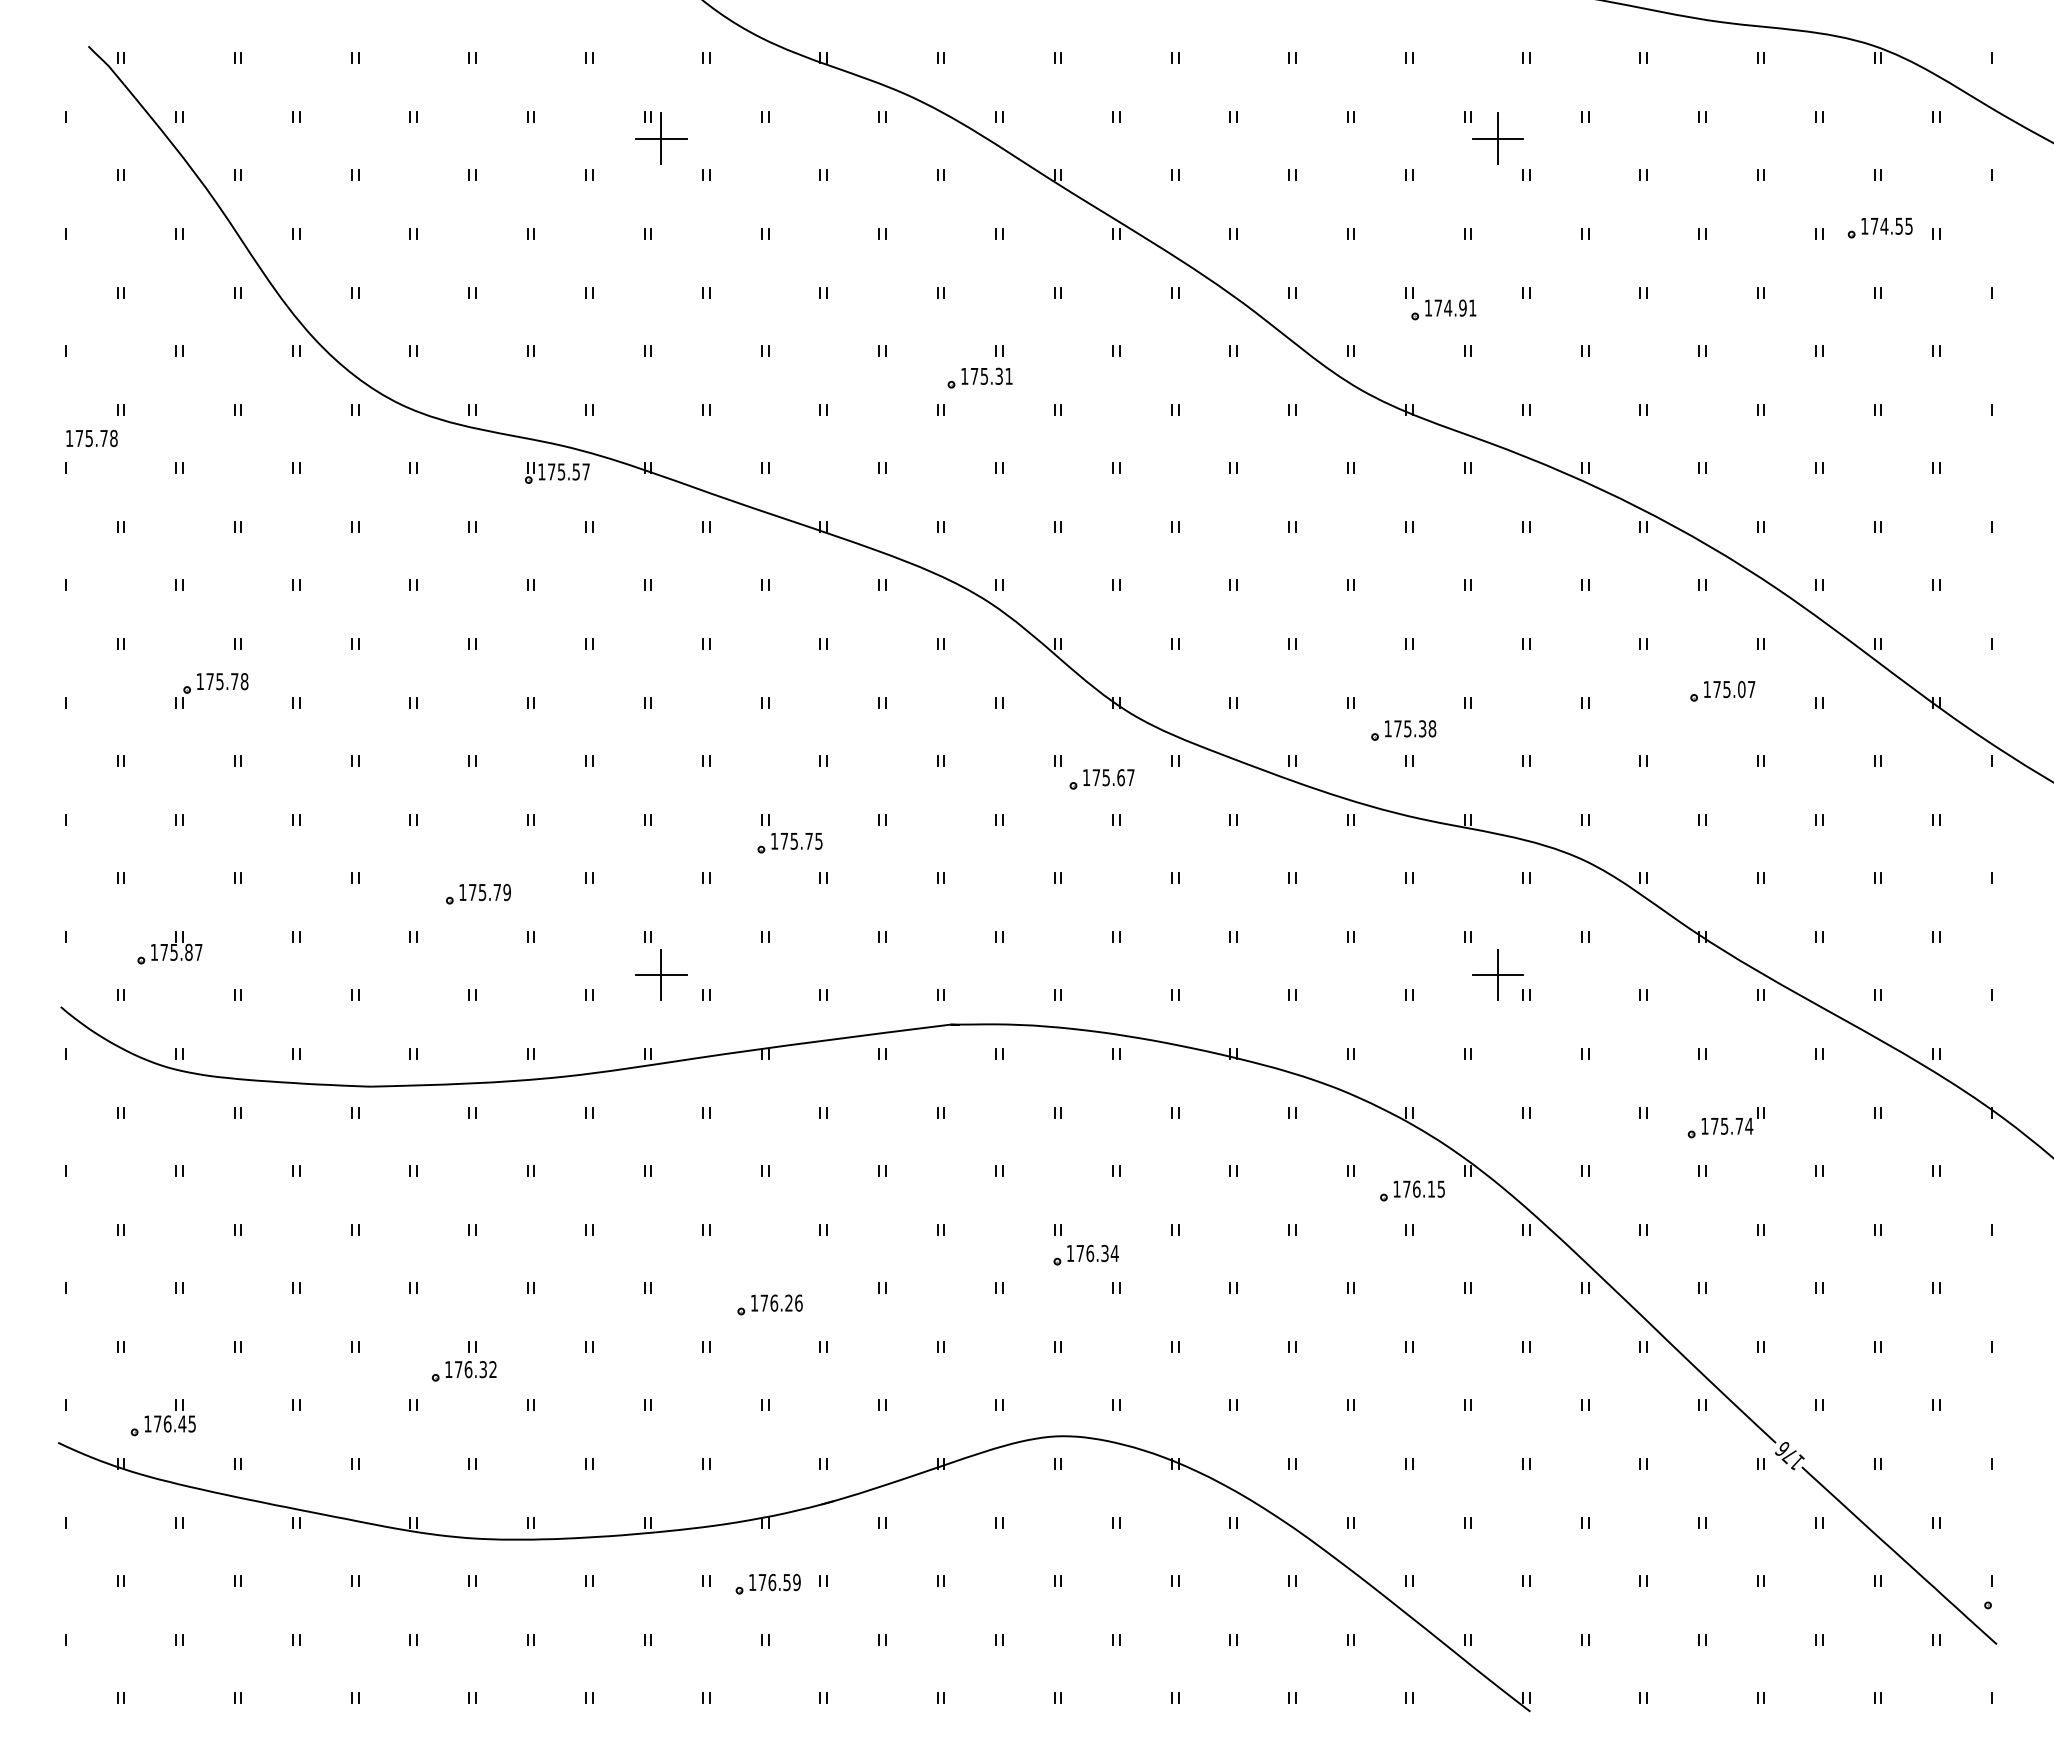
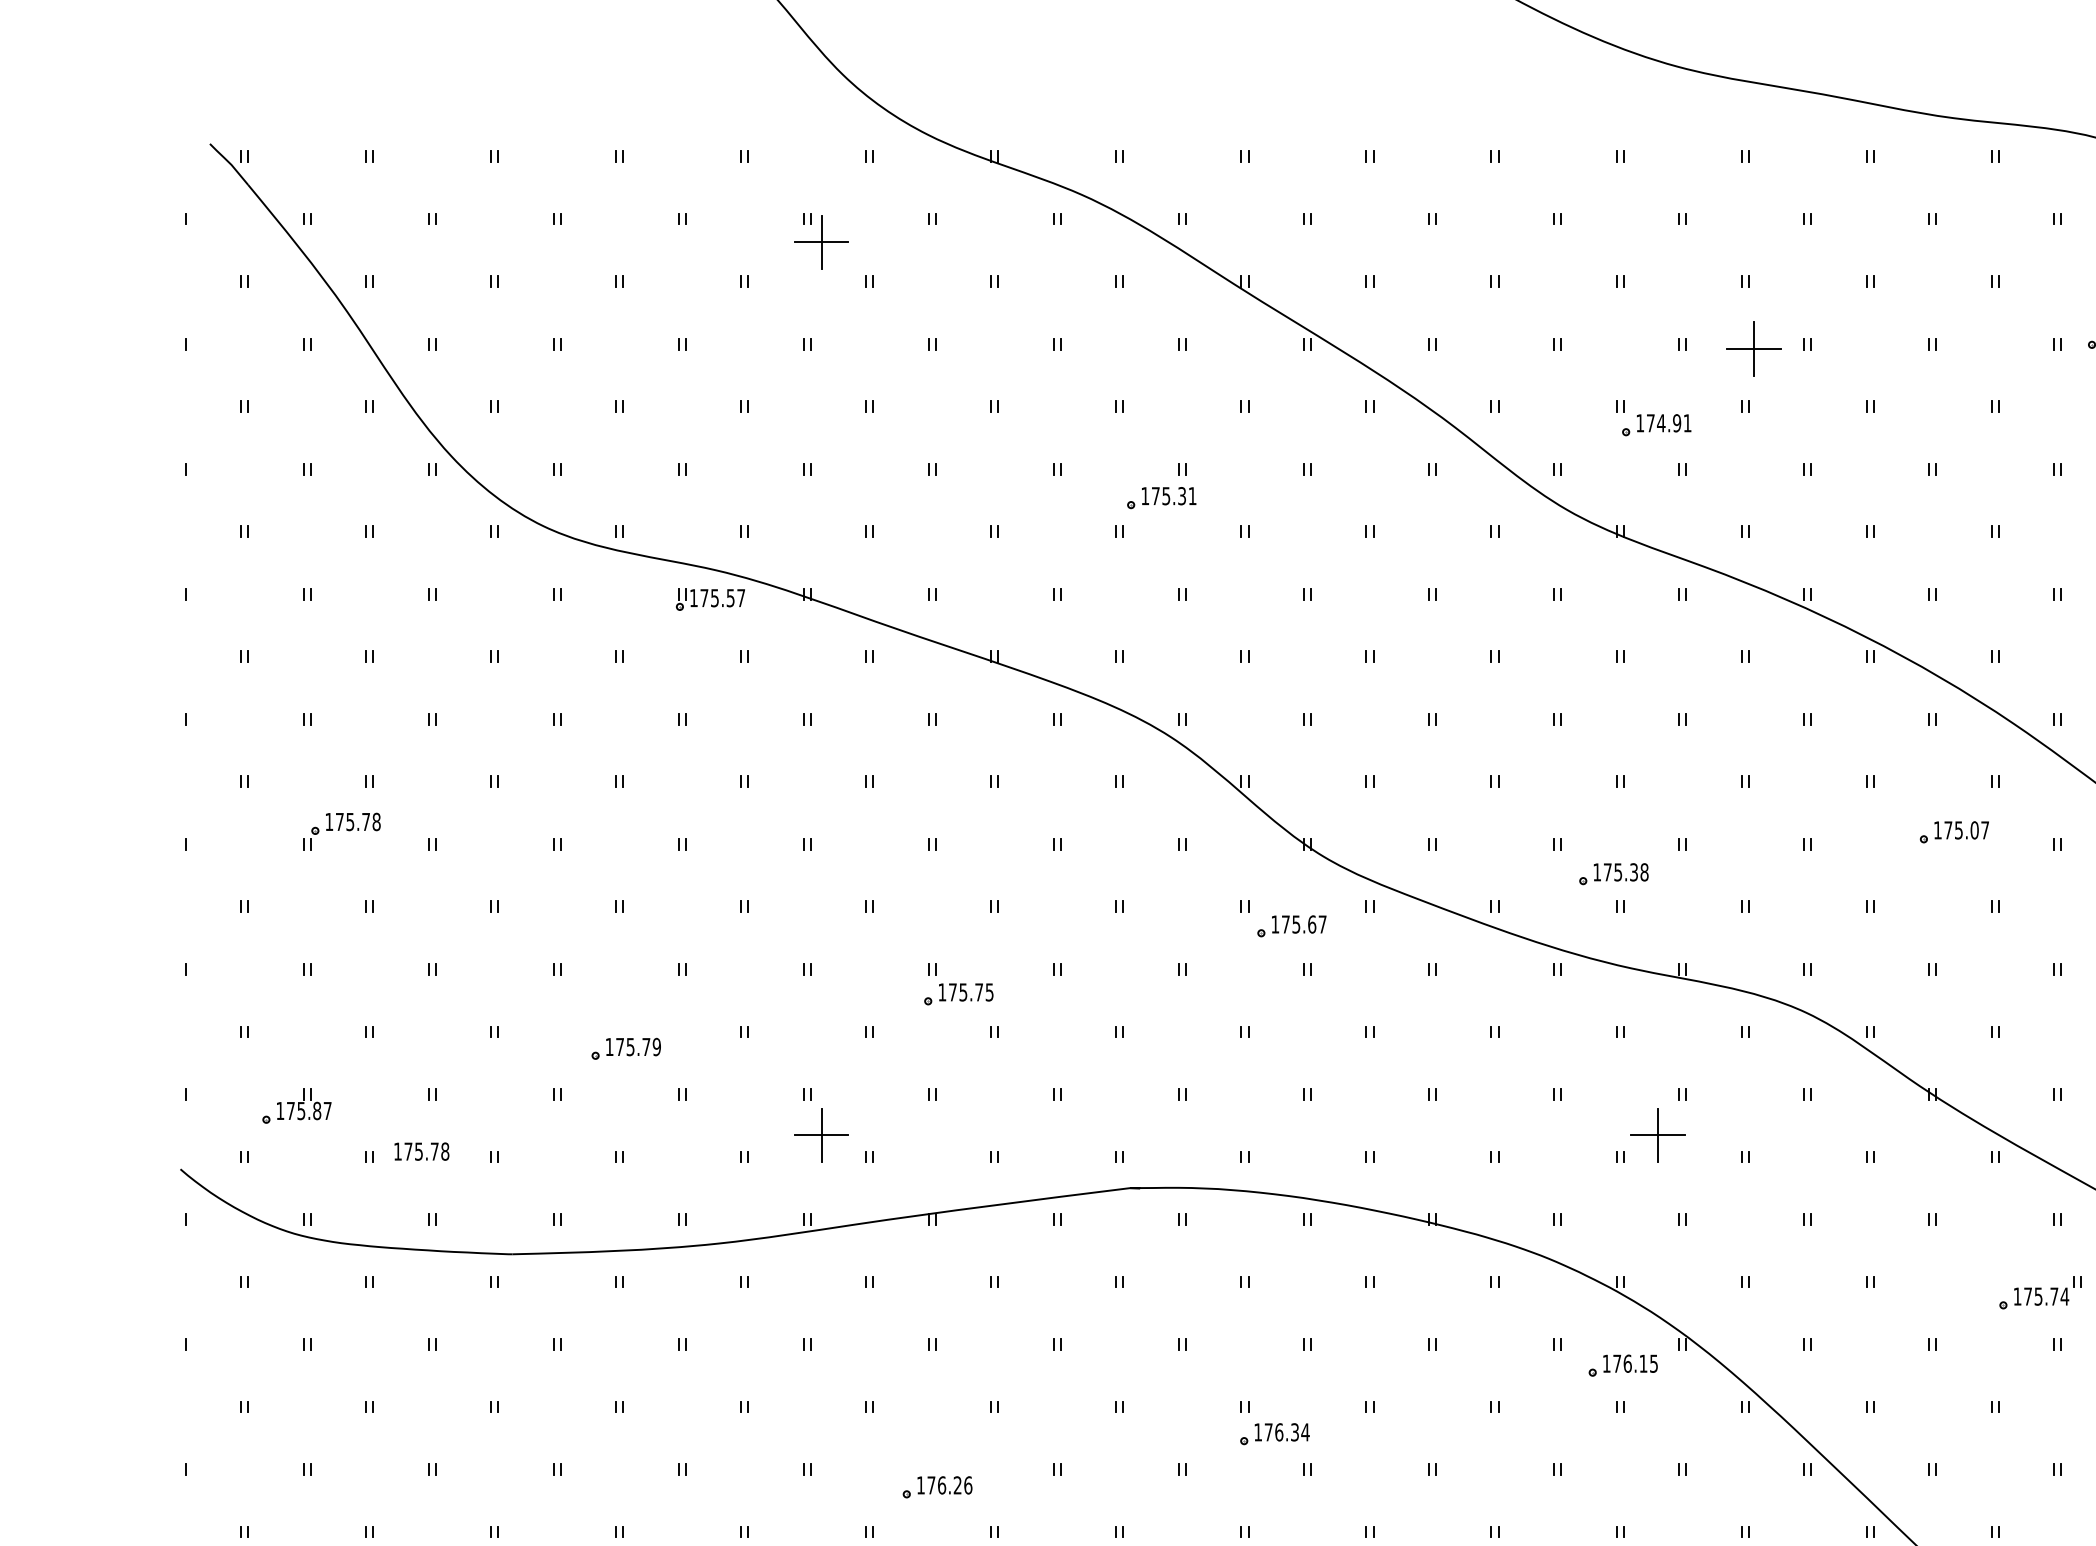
part: (1497, 138) -> (1753, 348), moved
text: (91, 438) -> (421, 1151), moved
part: (1497, 974) -> (1657, 1134), moved
part: (1725, 1122) -> (2039, 1292), moved

